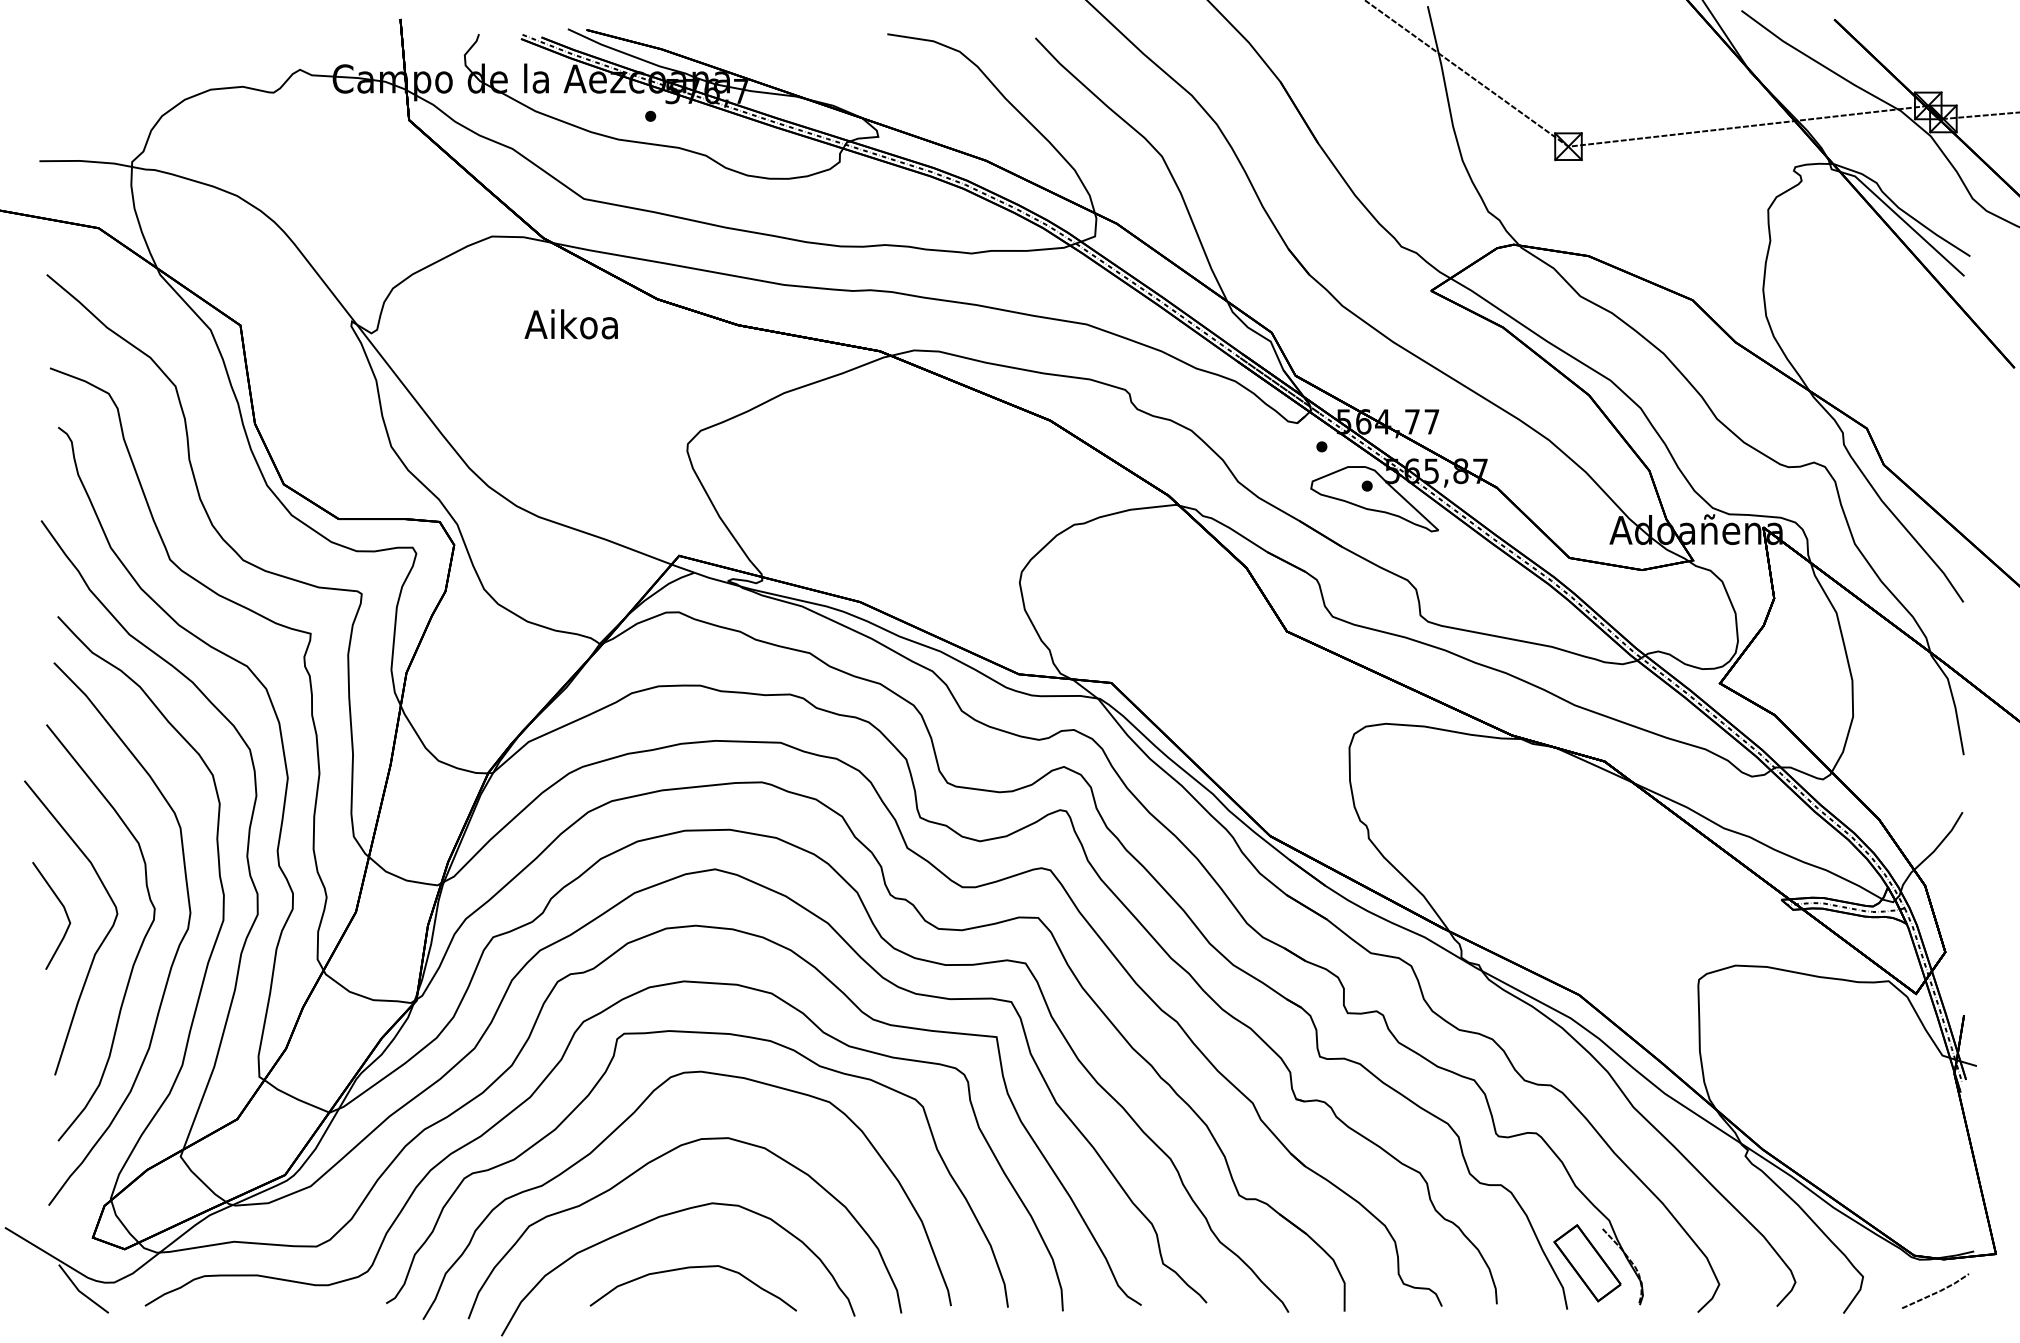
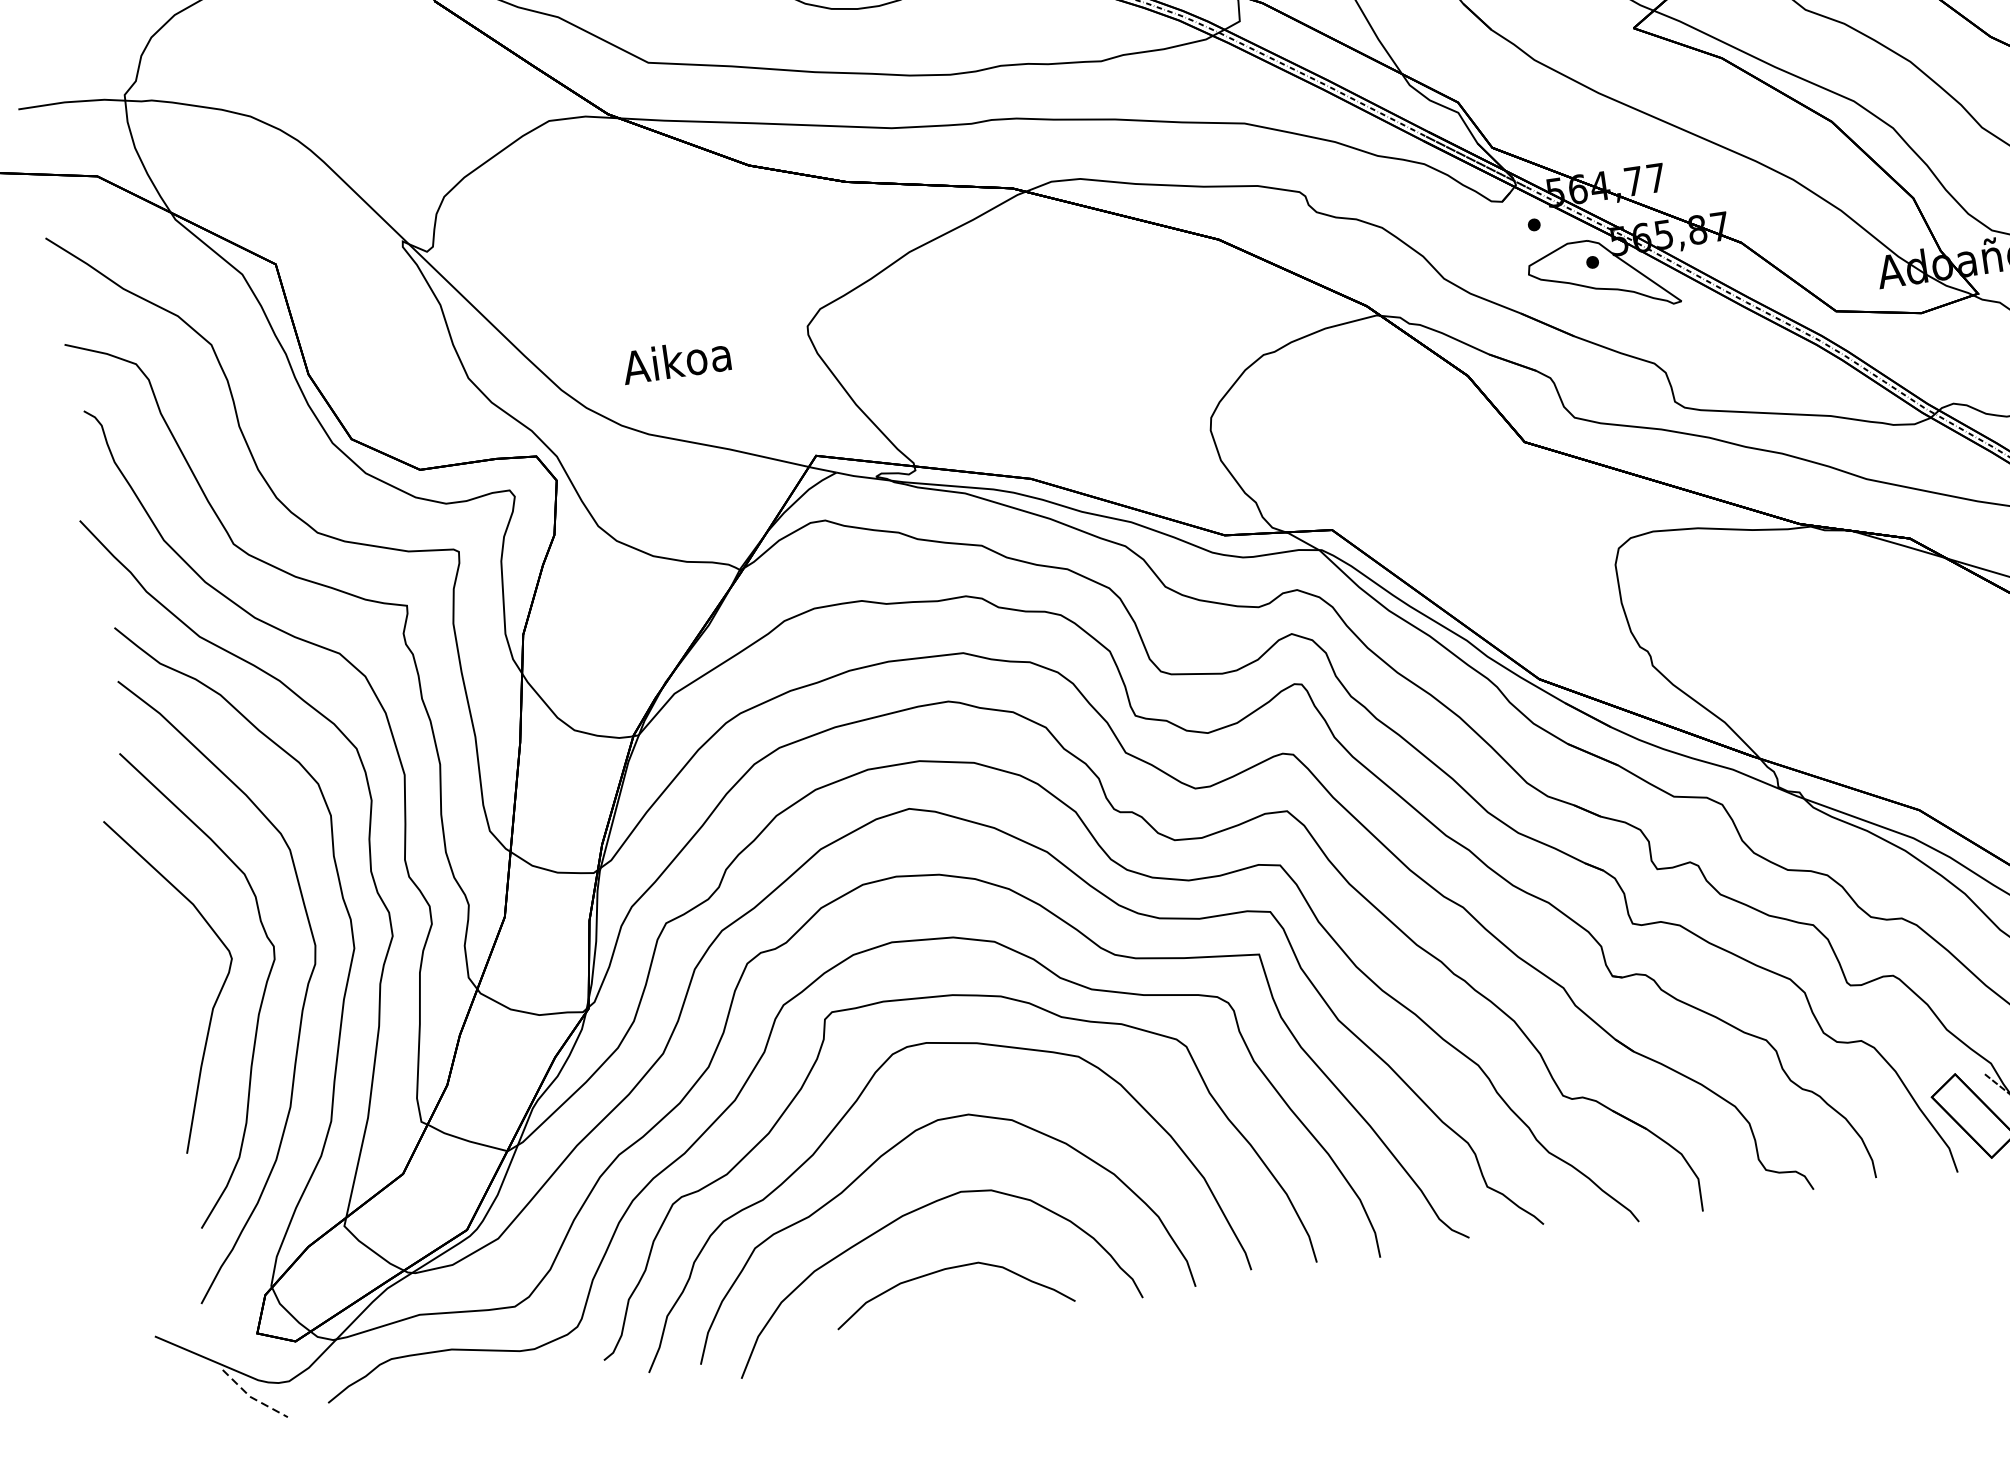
text: (570, 324) -> (675, 361), moved
line: (64, 911) -> (170, 964), removed
line: (80, 1292) -> (252, 1398), solid -> dashed

